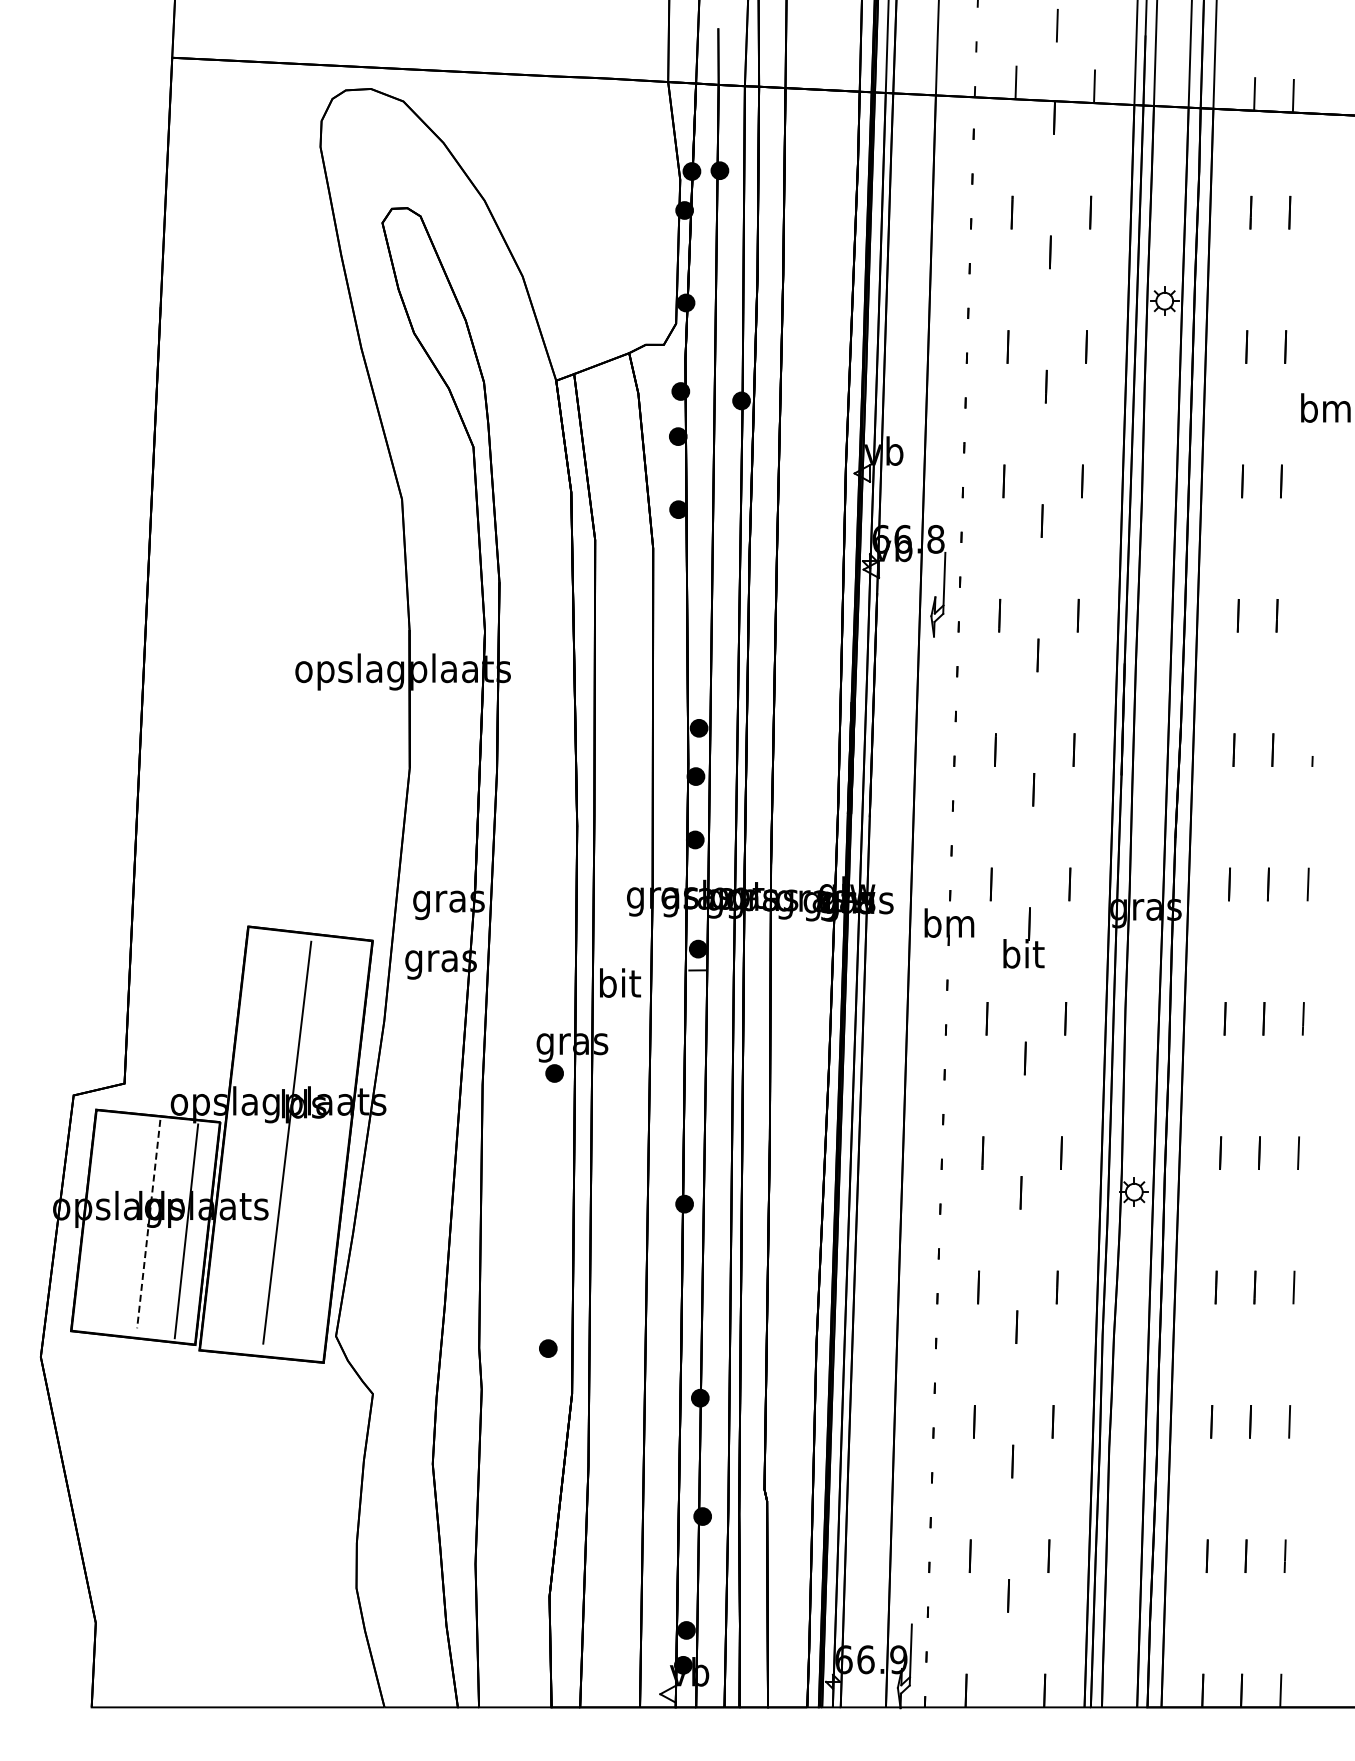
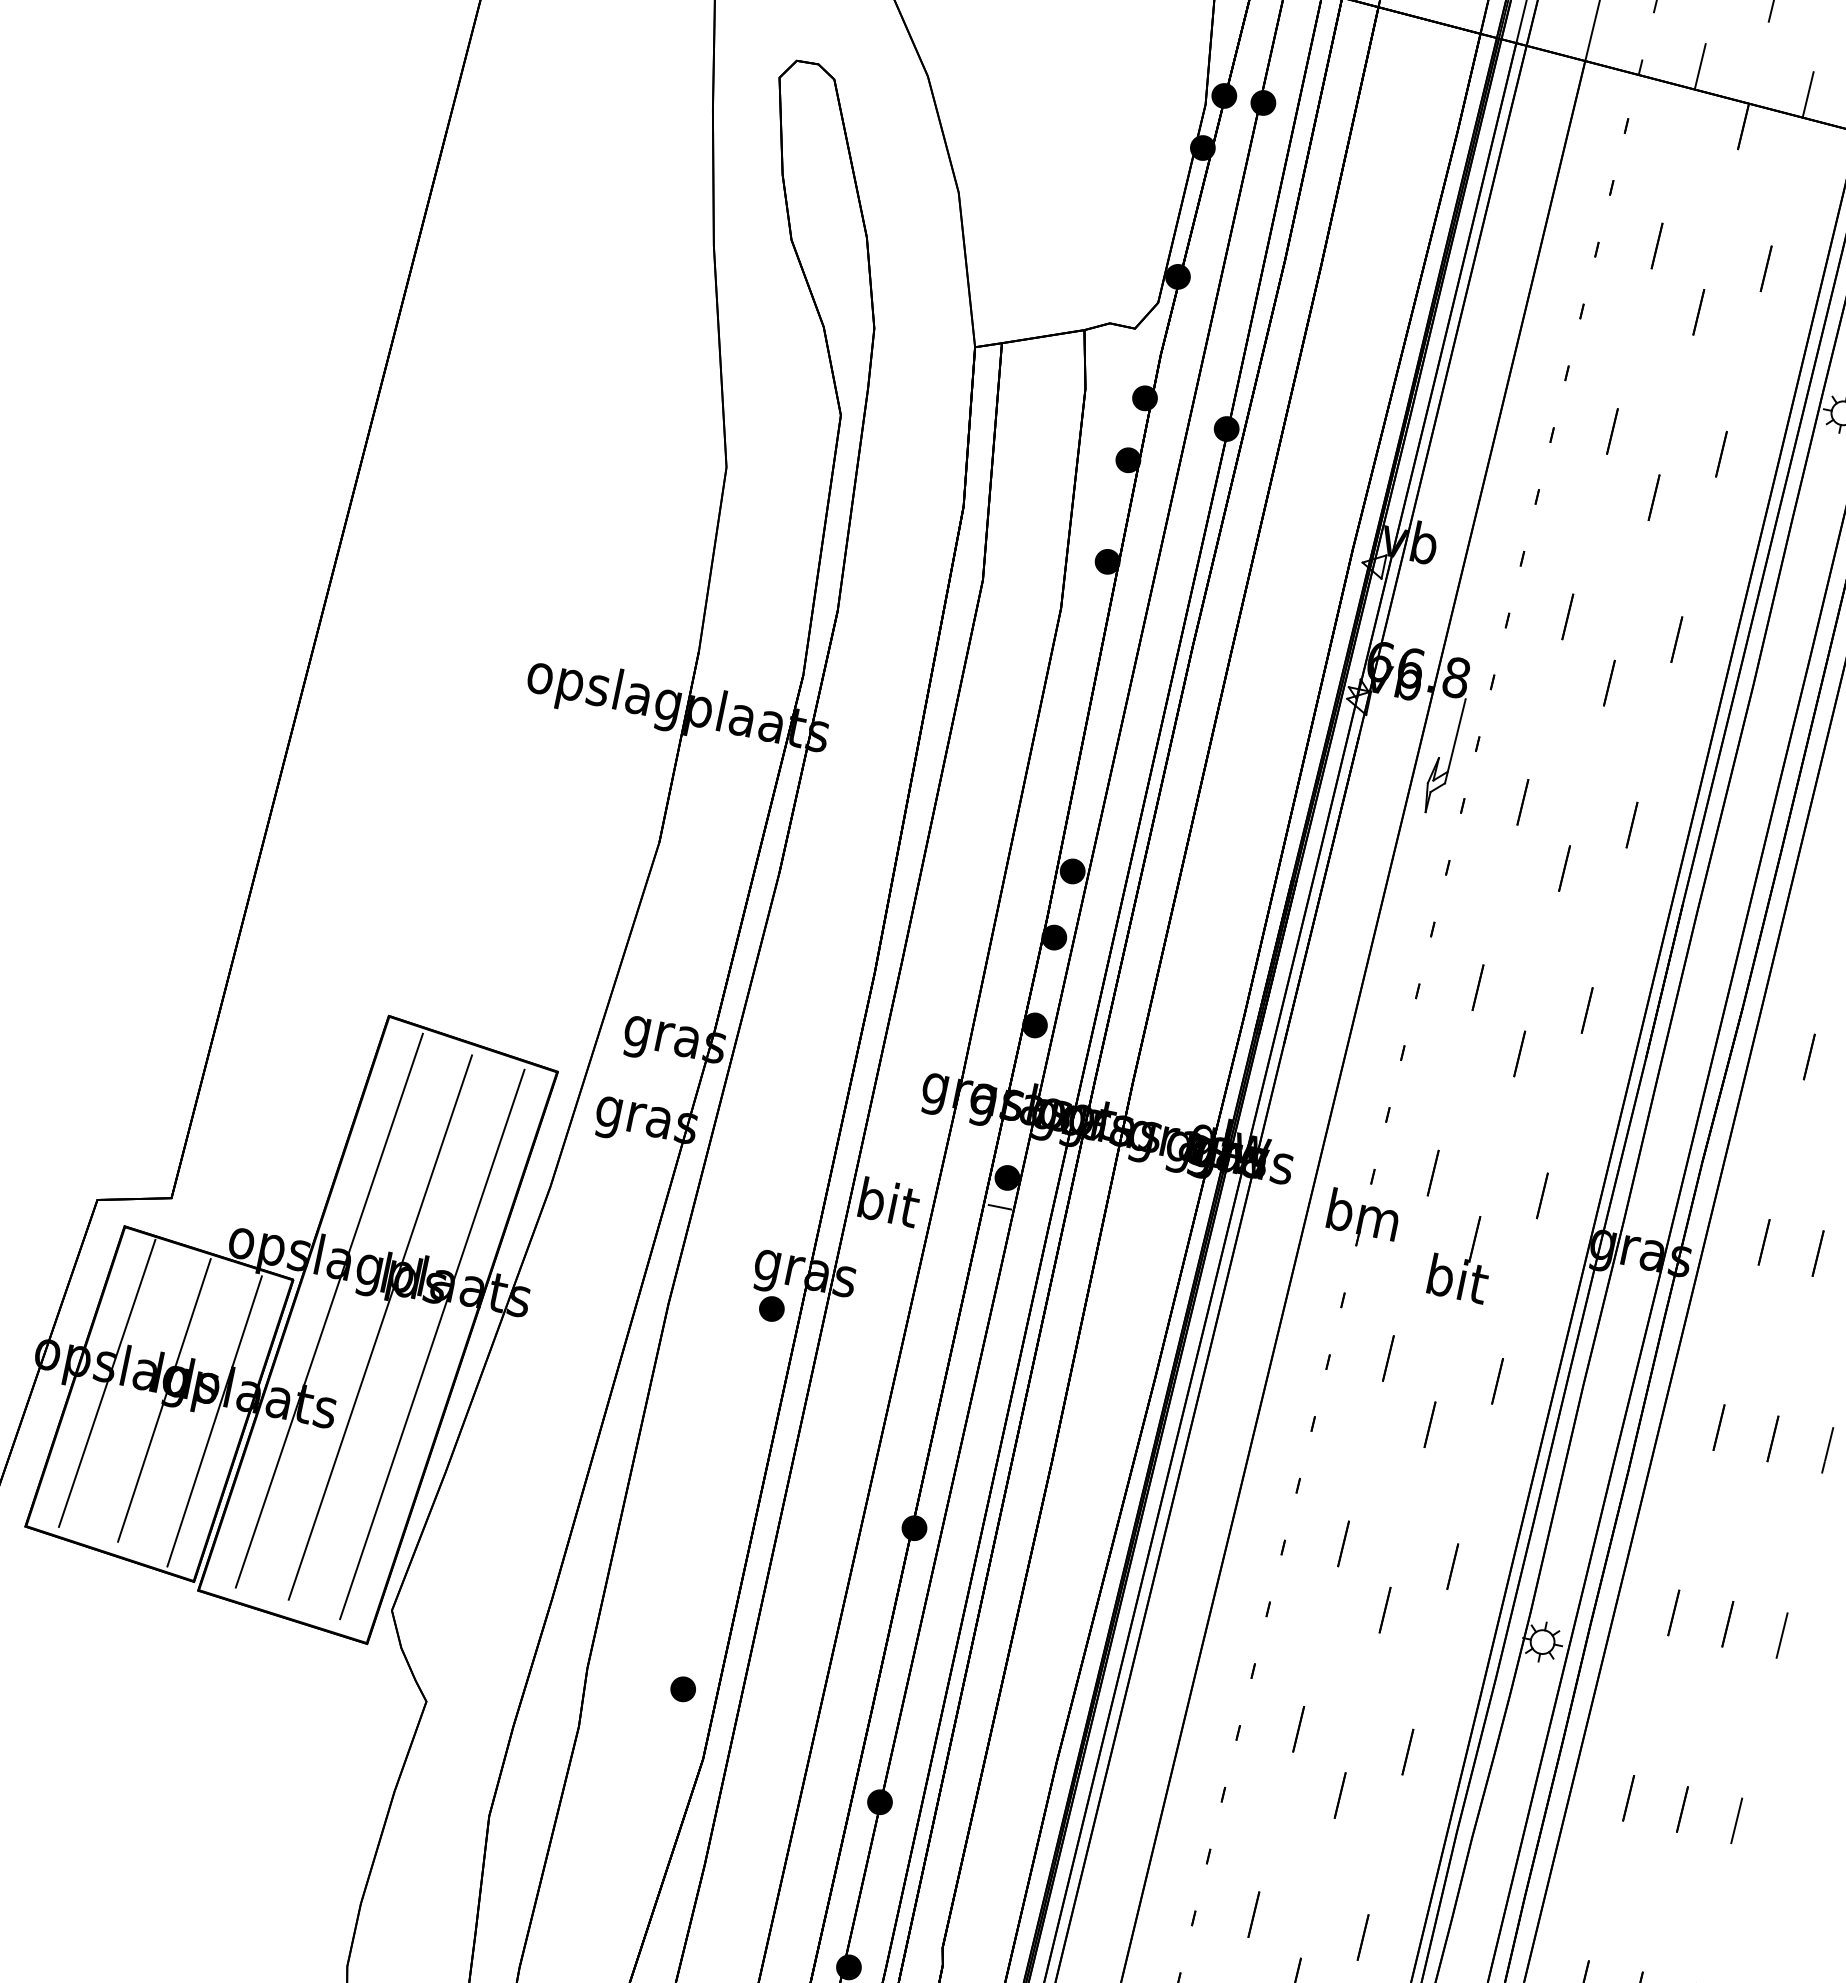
line: (249, 1137) -> (329, 1309), added
line: (325, 1146) -> (432, 1343), added
line: (106, 1220) -> (106, 1383), added
line: (148, 1224) -> (163, 1400), dashed -> solid

